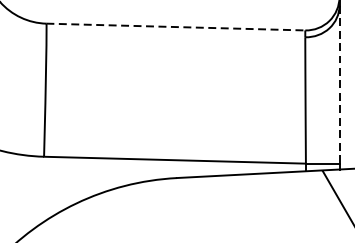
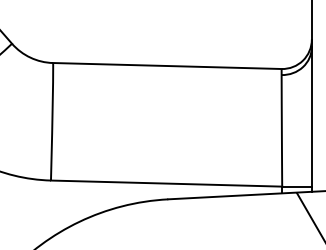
line: (176, 27) -> (167, 66), dashed -> solid
line: (339, 84) -> (311, 116), dashed -> solid

